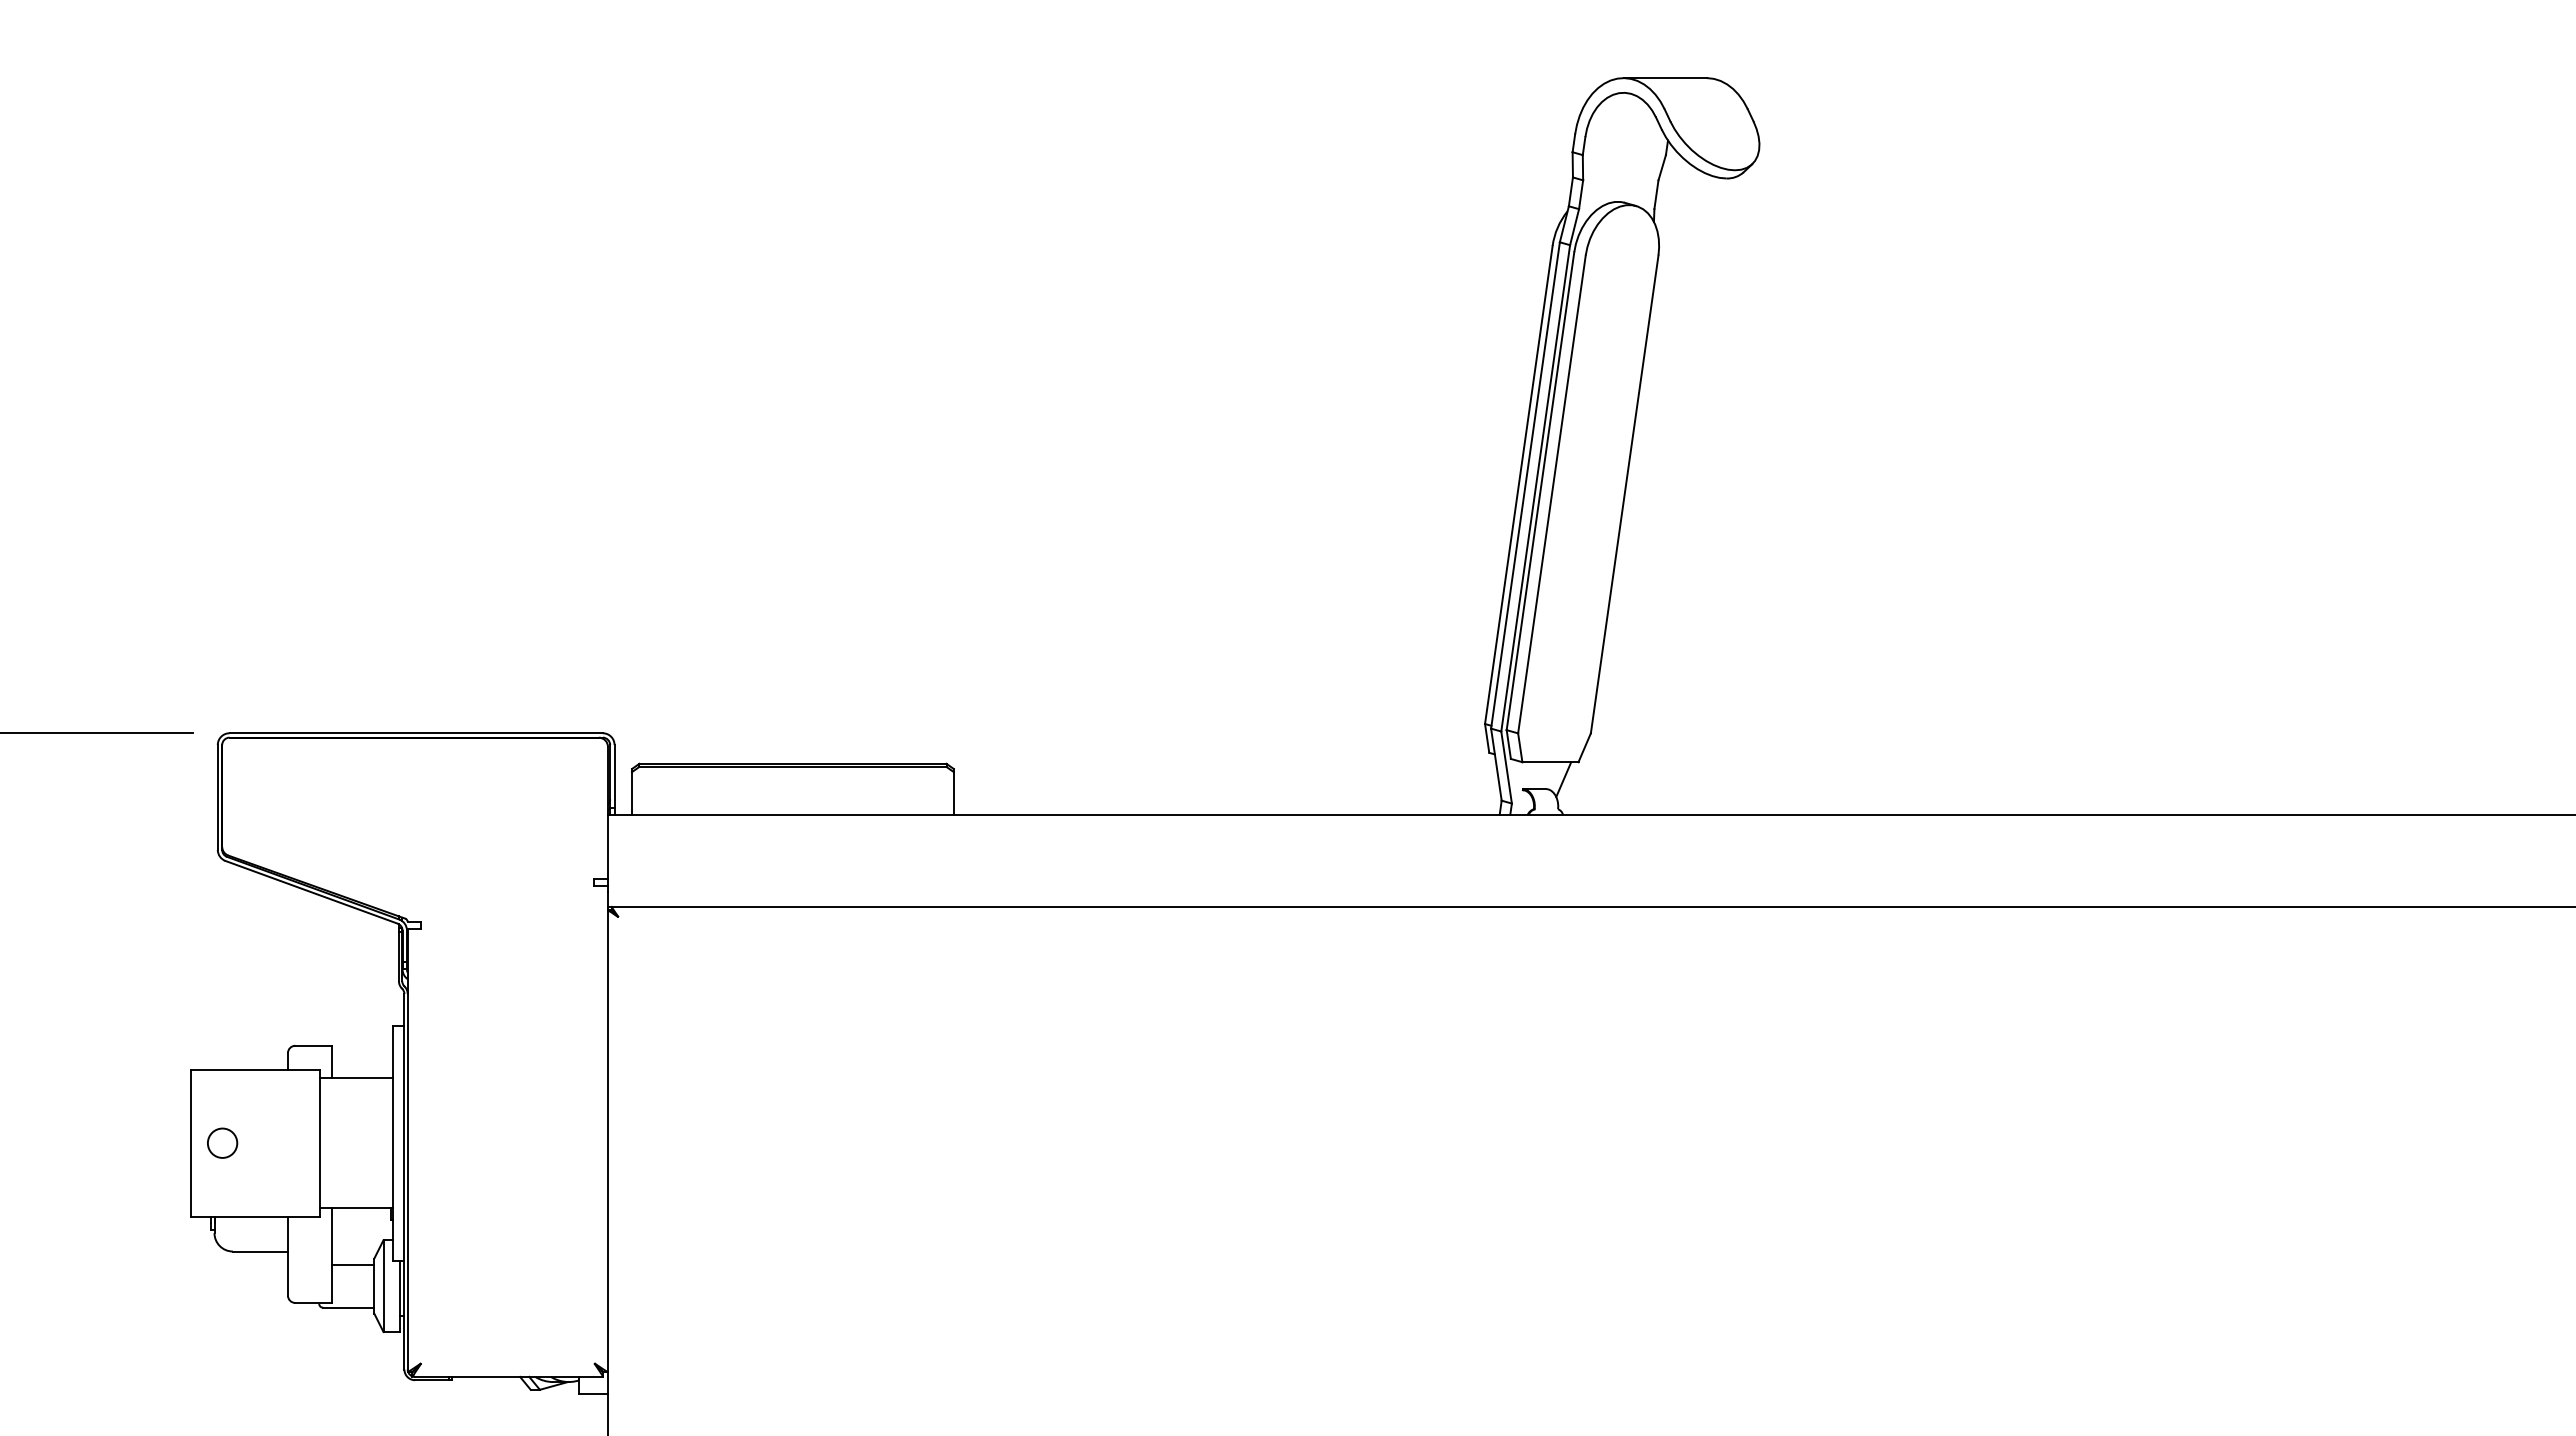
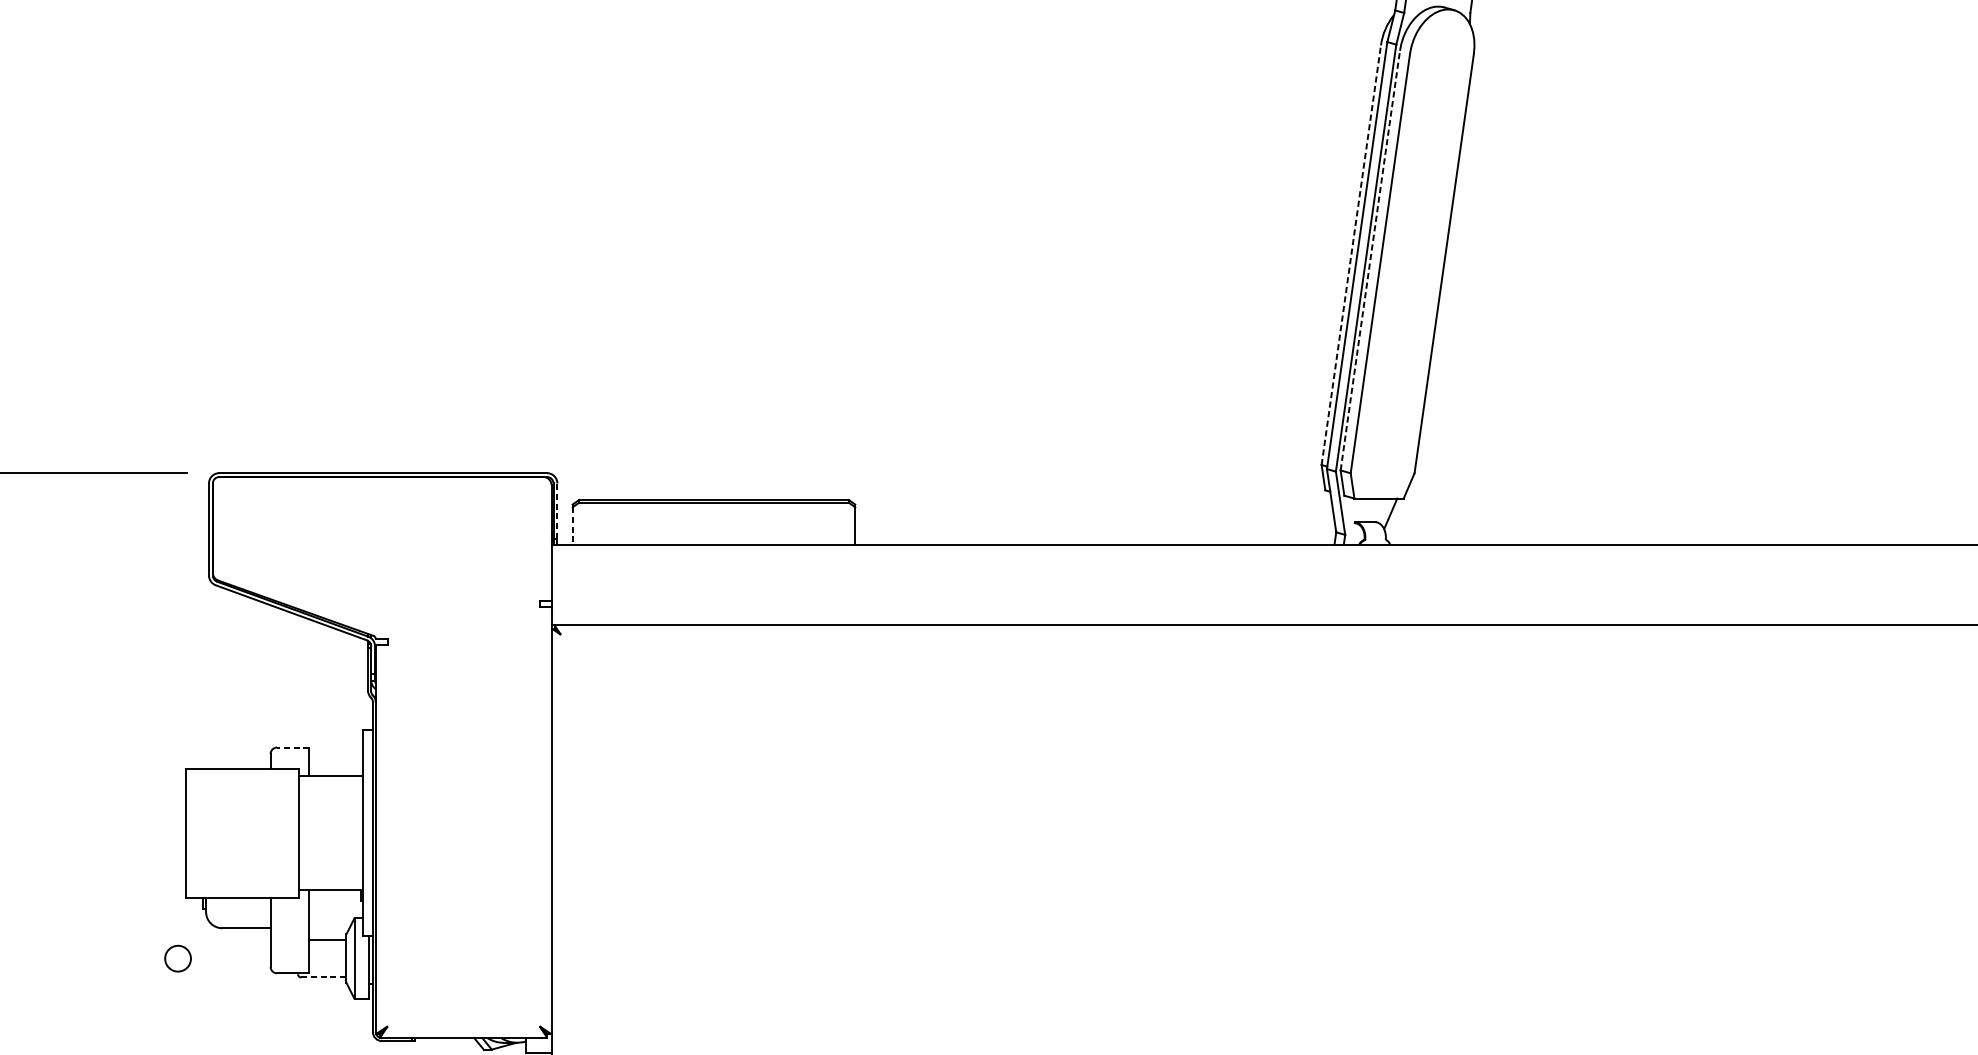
line: (1518, 484) -> (1351, 254), solid -> dashed
line: (1540, 490) -> (1370, 260), solid -> dashed
line: (614, 775) -> (557, 510), solid -> dashed
line: (632, 793) -> (573, 526), solid -> dashed
line: (313, 1045) -> (293, 747), solid -> dashed
circle: (222, 1142) -> (178, 958), moved
line: (348, 1307) -> (323, 977), solid -> dashed

